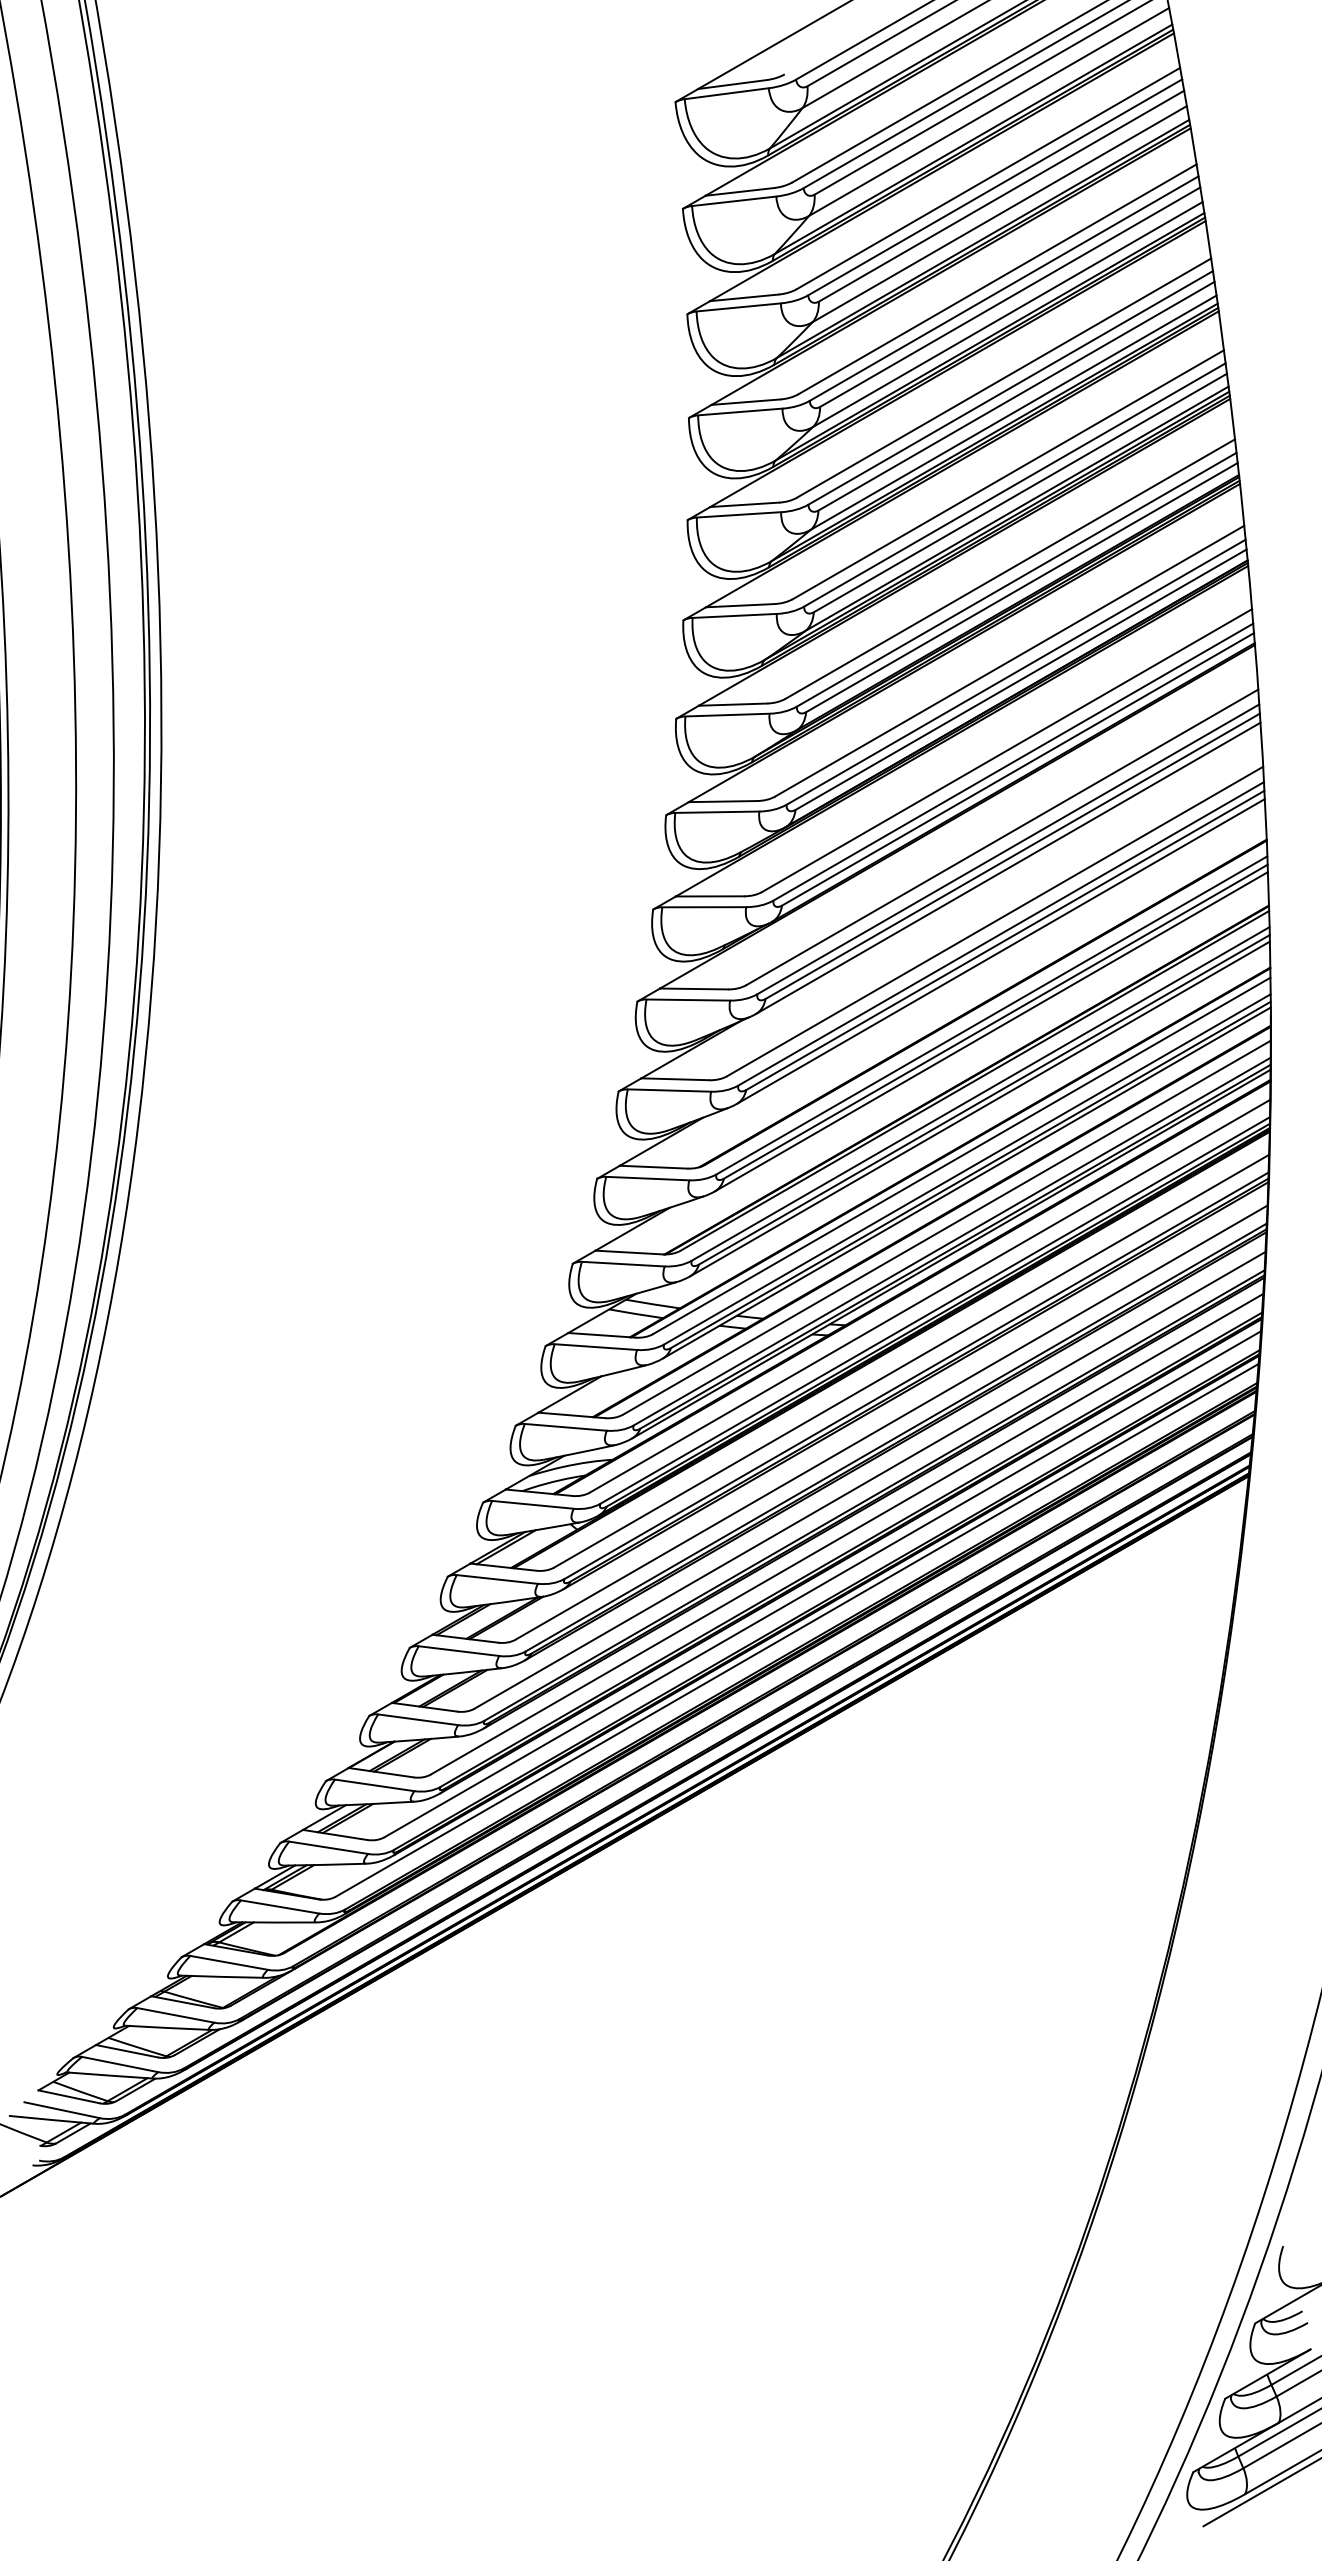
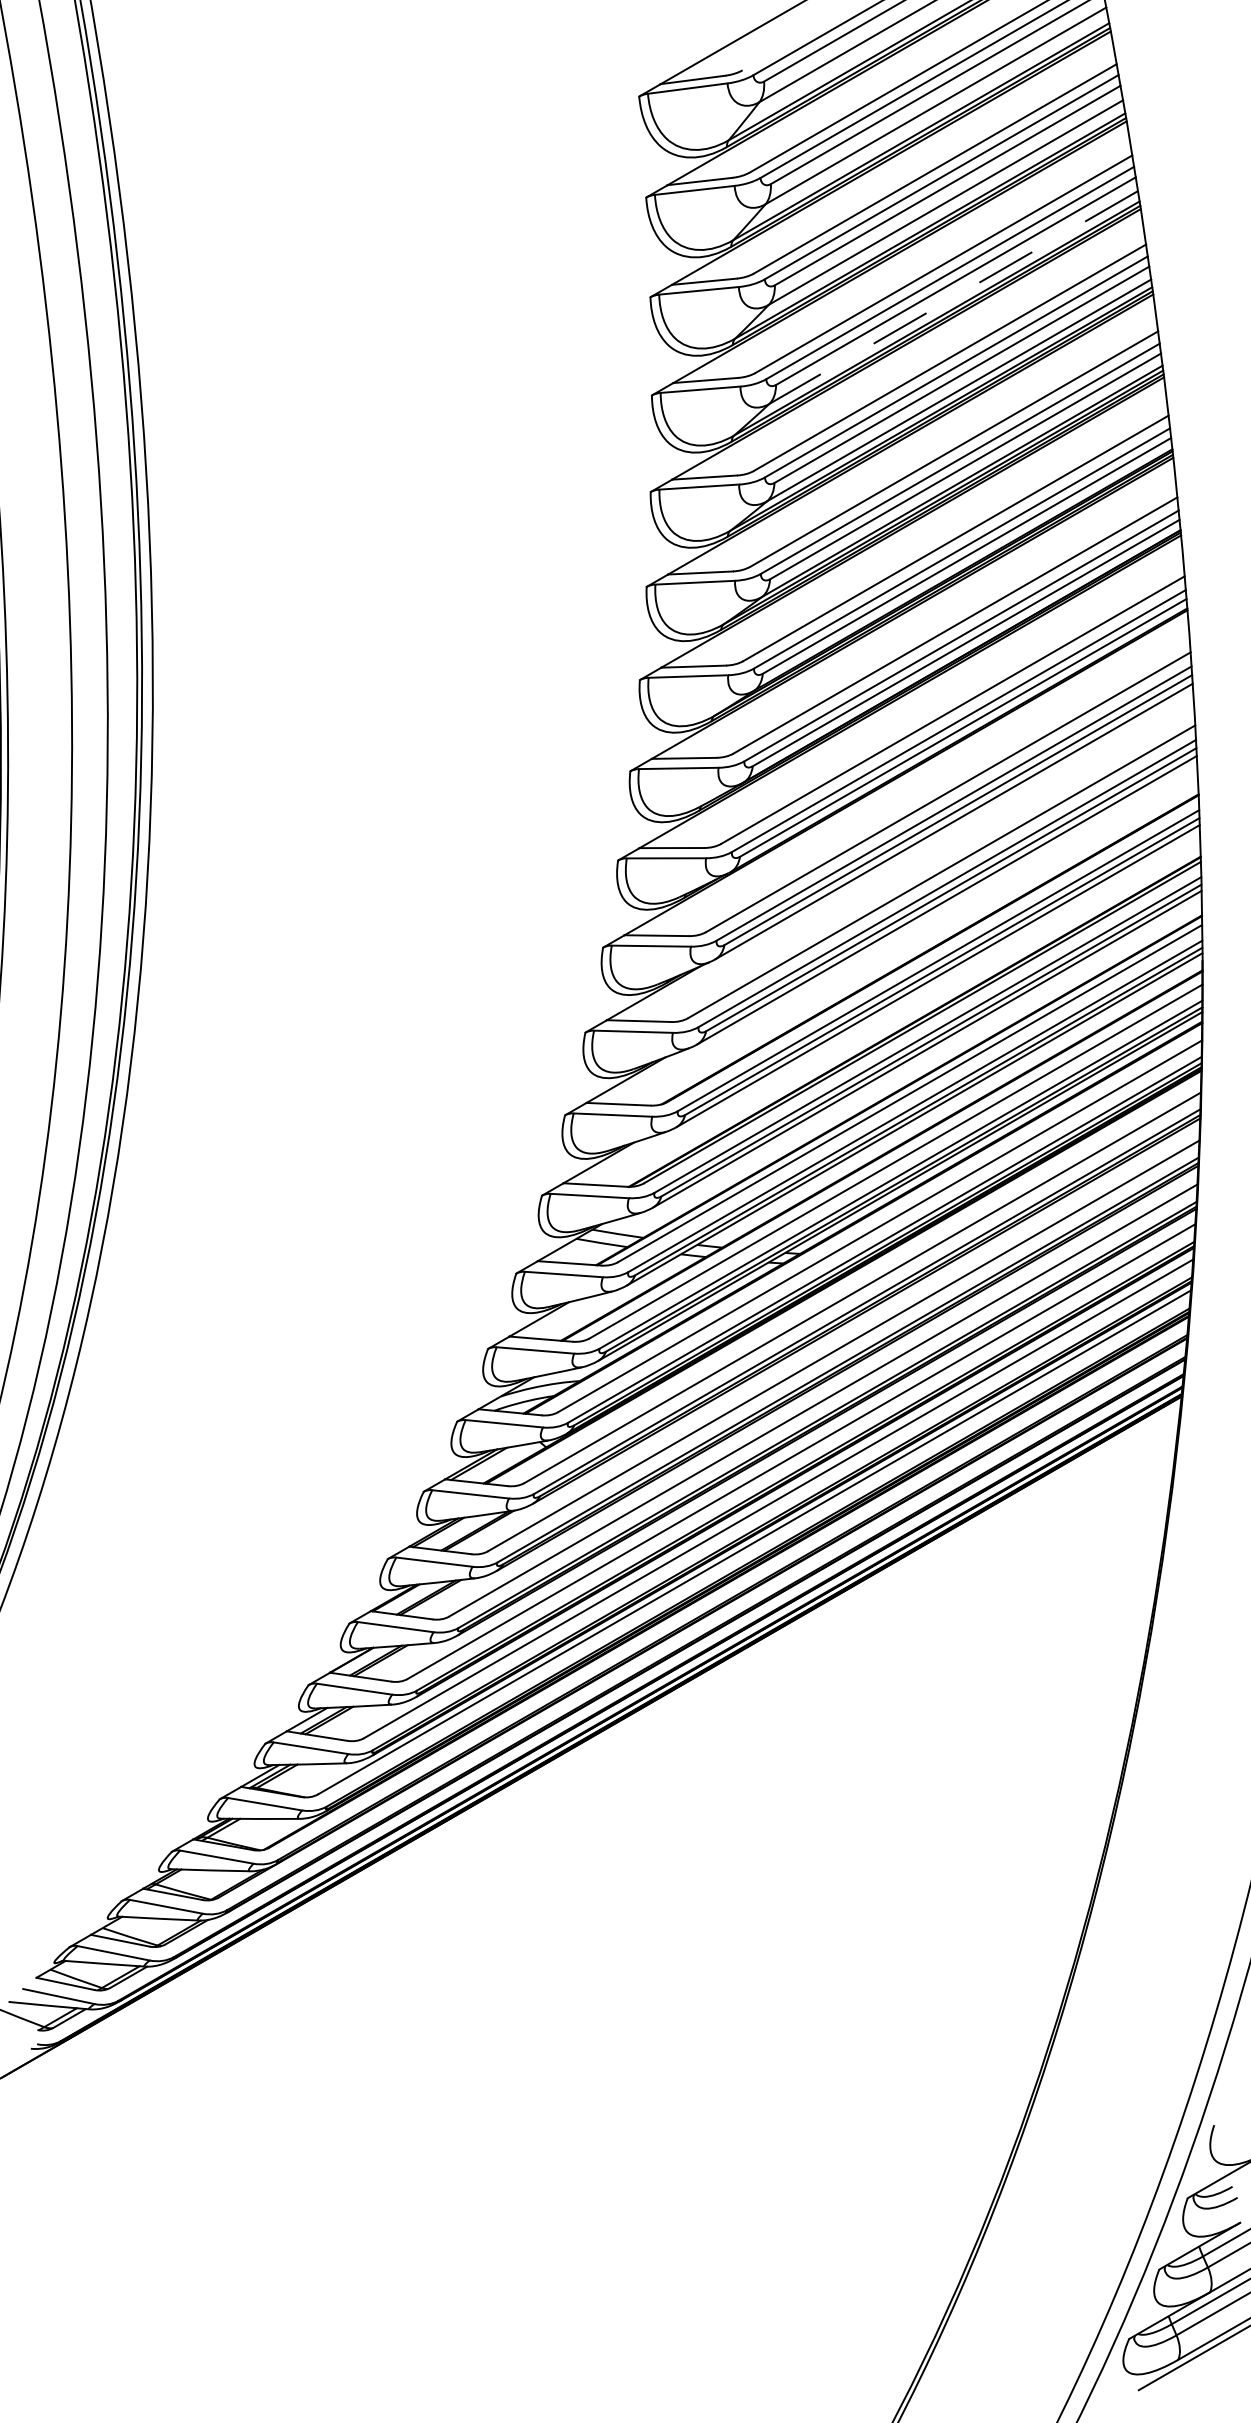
line: (1007, 314) -> (953, 297), solid -> dashed

